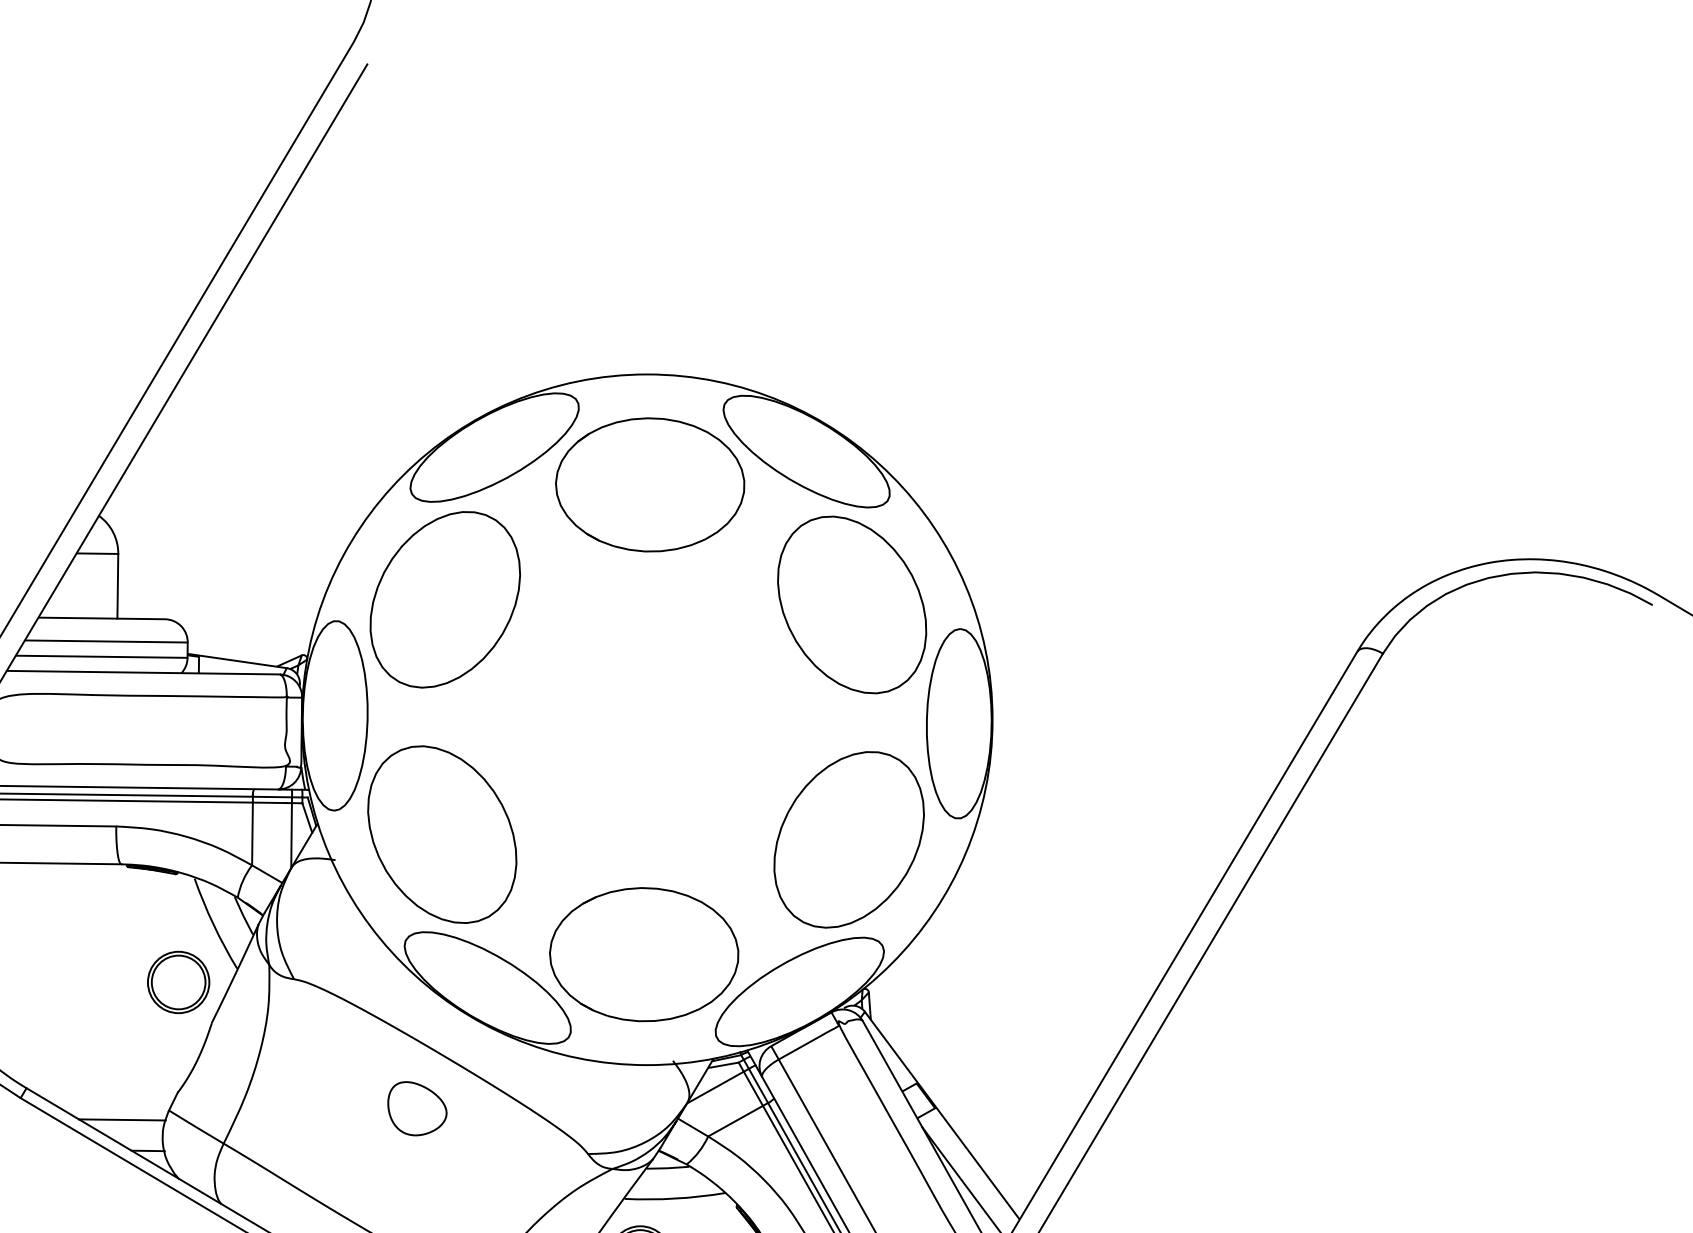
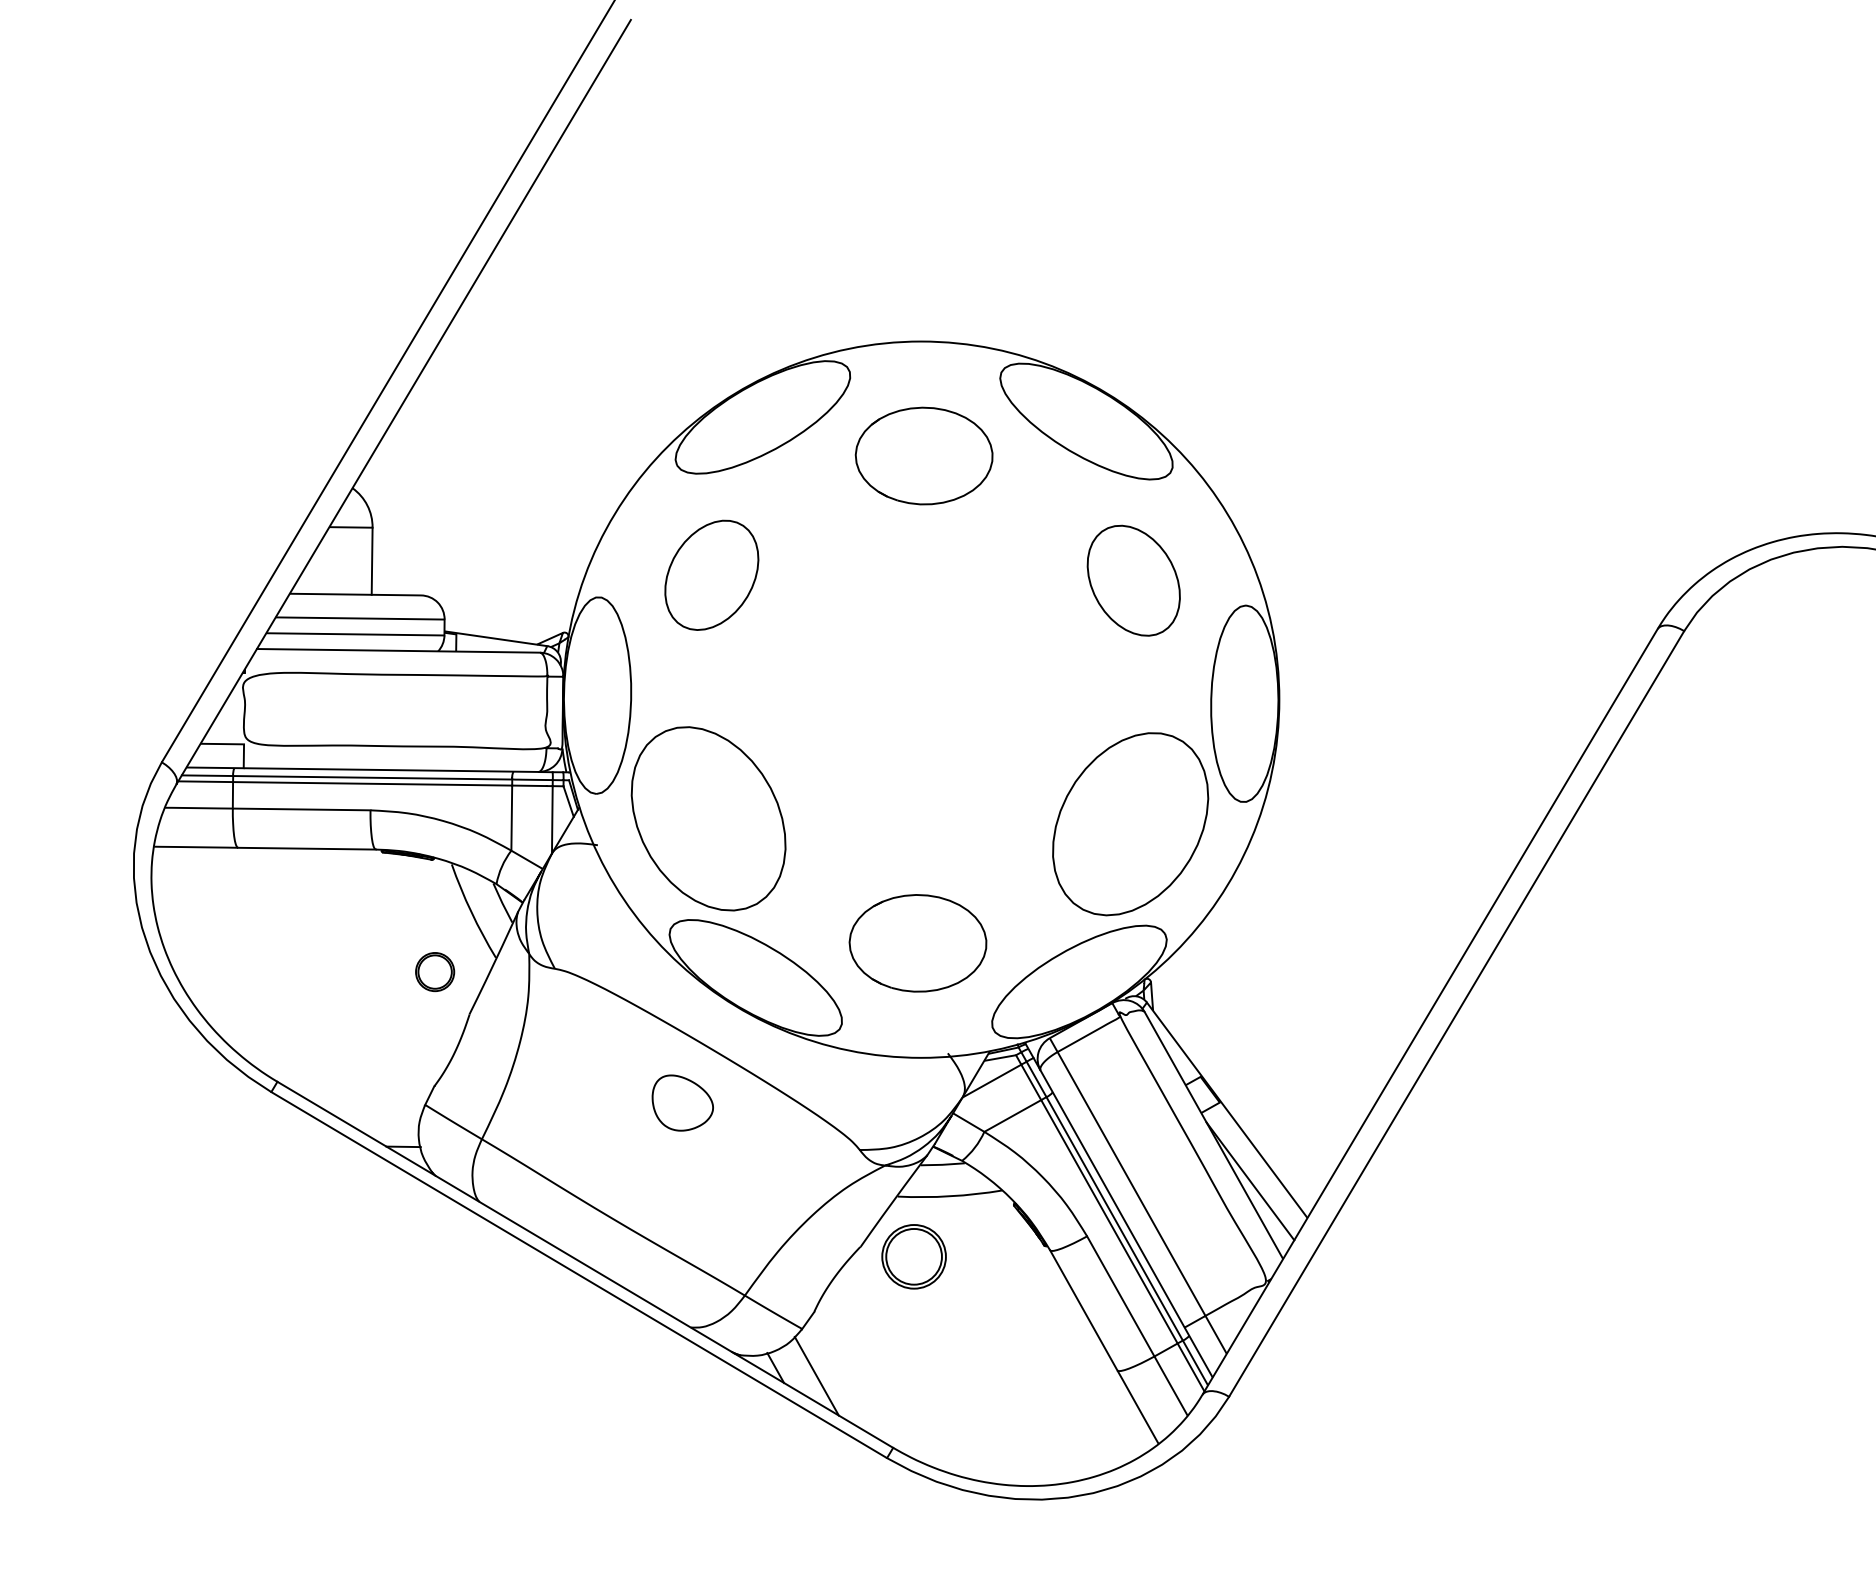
part: (649, 484) -> (923, 455), size x0.7
part: (445, 600) -> (711, 575), size x0.6
part: (851, 604) -> (1133, 580), size x0.6
part: (643, 954) -> (917, 943), size x0.7
part: (177, 981) -> (434, 971), size x0.6
line: (122, 1119) -> (376, 1114), removed

